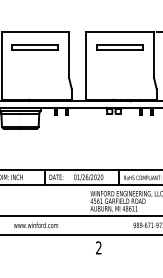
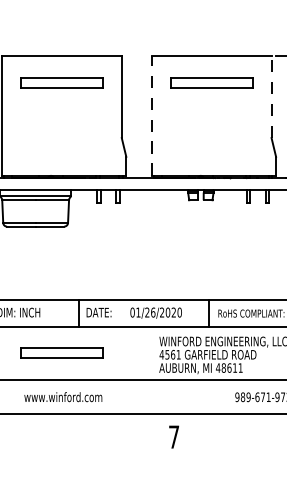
line: (154, 54) -> (272, 95), solid -> dashed
line: (86, 65) -> (152, 115), solid -> dashed
part: (34, 200) -> (60, 353), added
text: (98, 247) -> (173, 436), 2 -> 7

